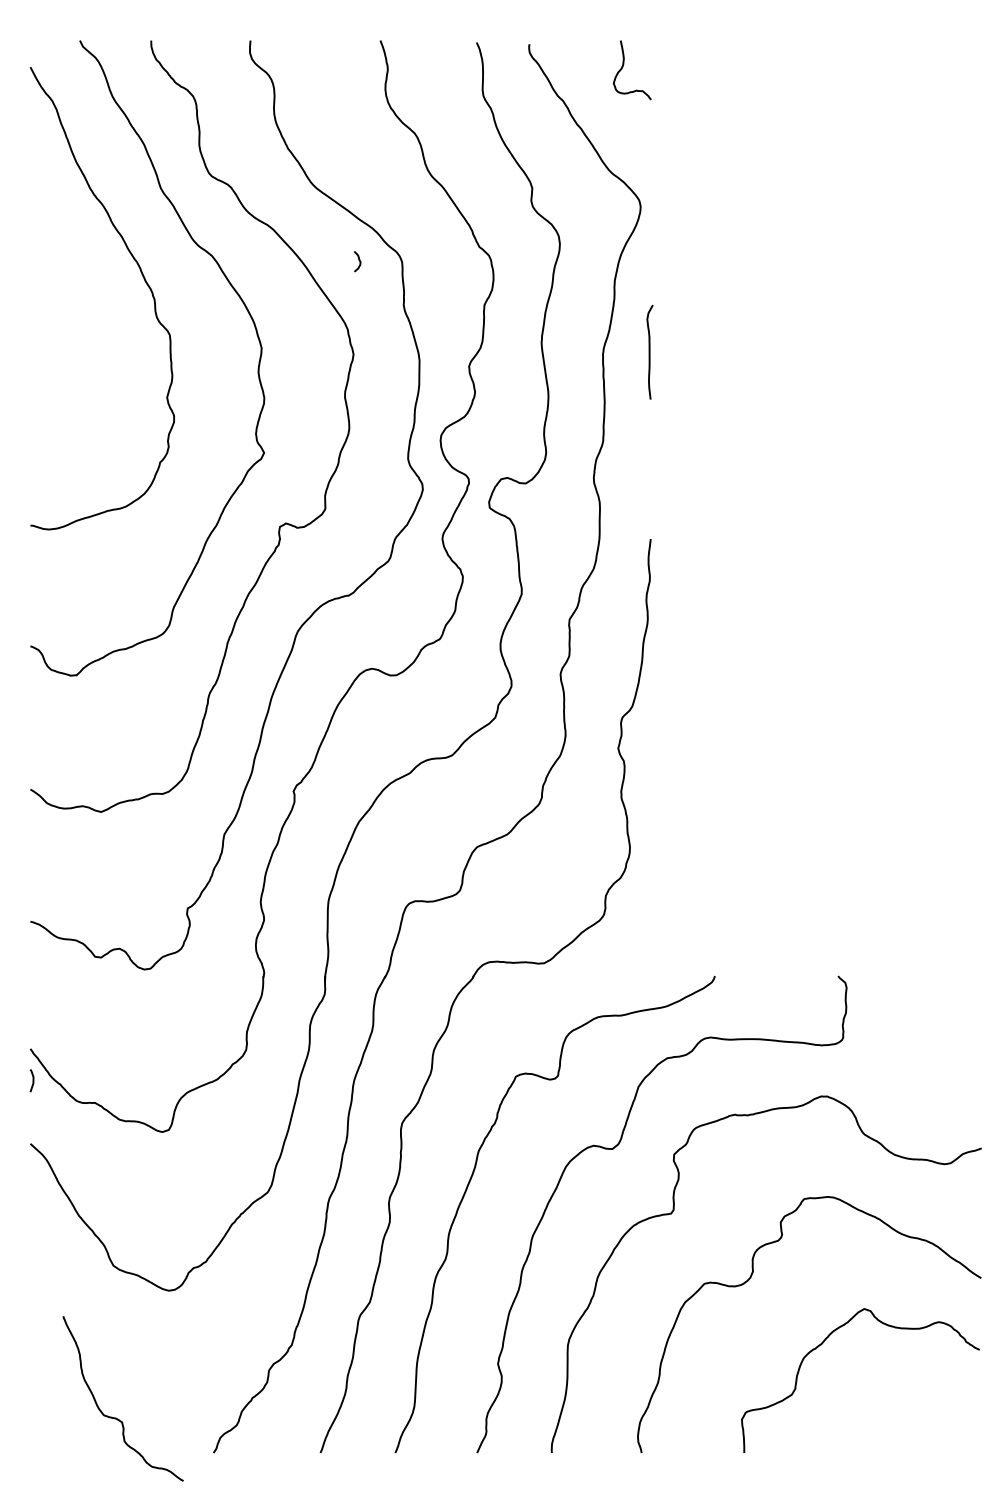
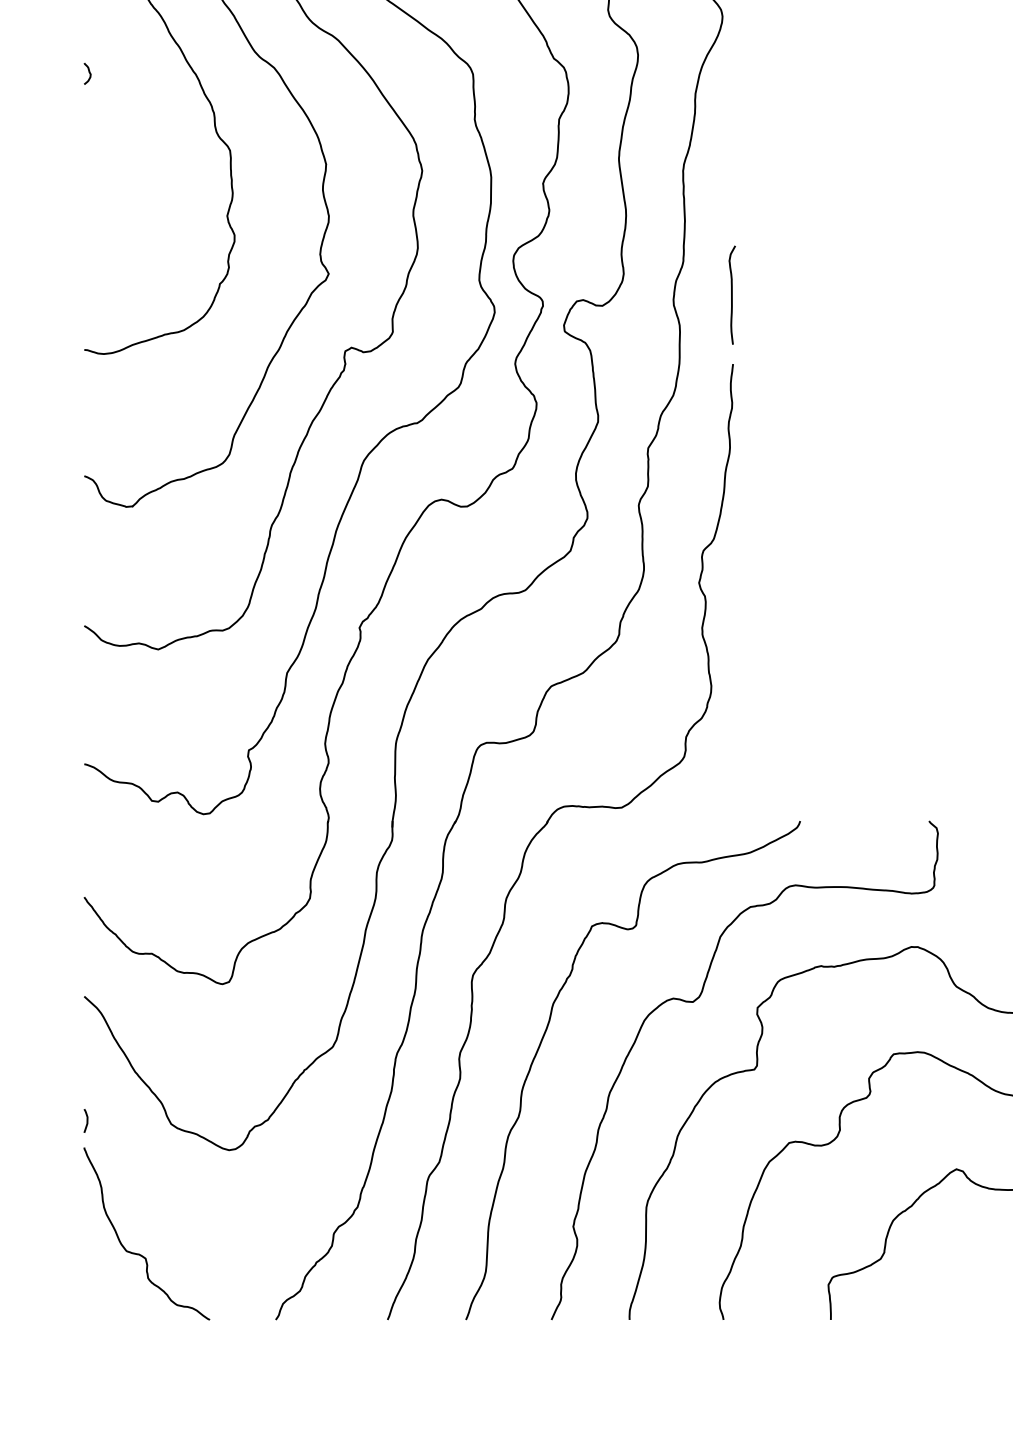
curve: (358, 260) -> (88, 72), moved
curve: (649, 351) -> (731, 294), moved
curve: (32, 1080) -> (86, 1120), moved
curve: (116, 1417) -> (139, 1253), moved

